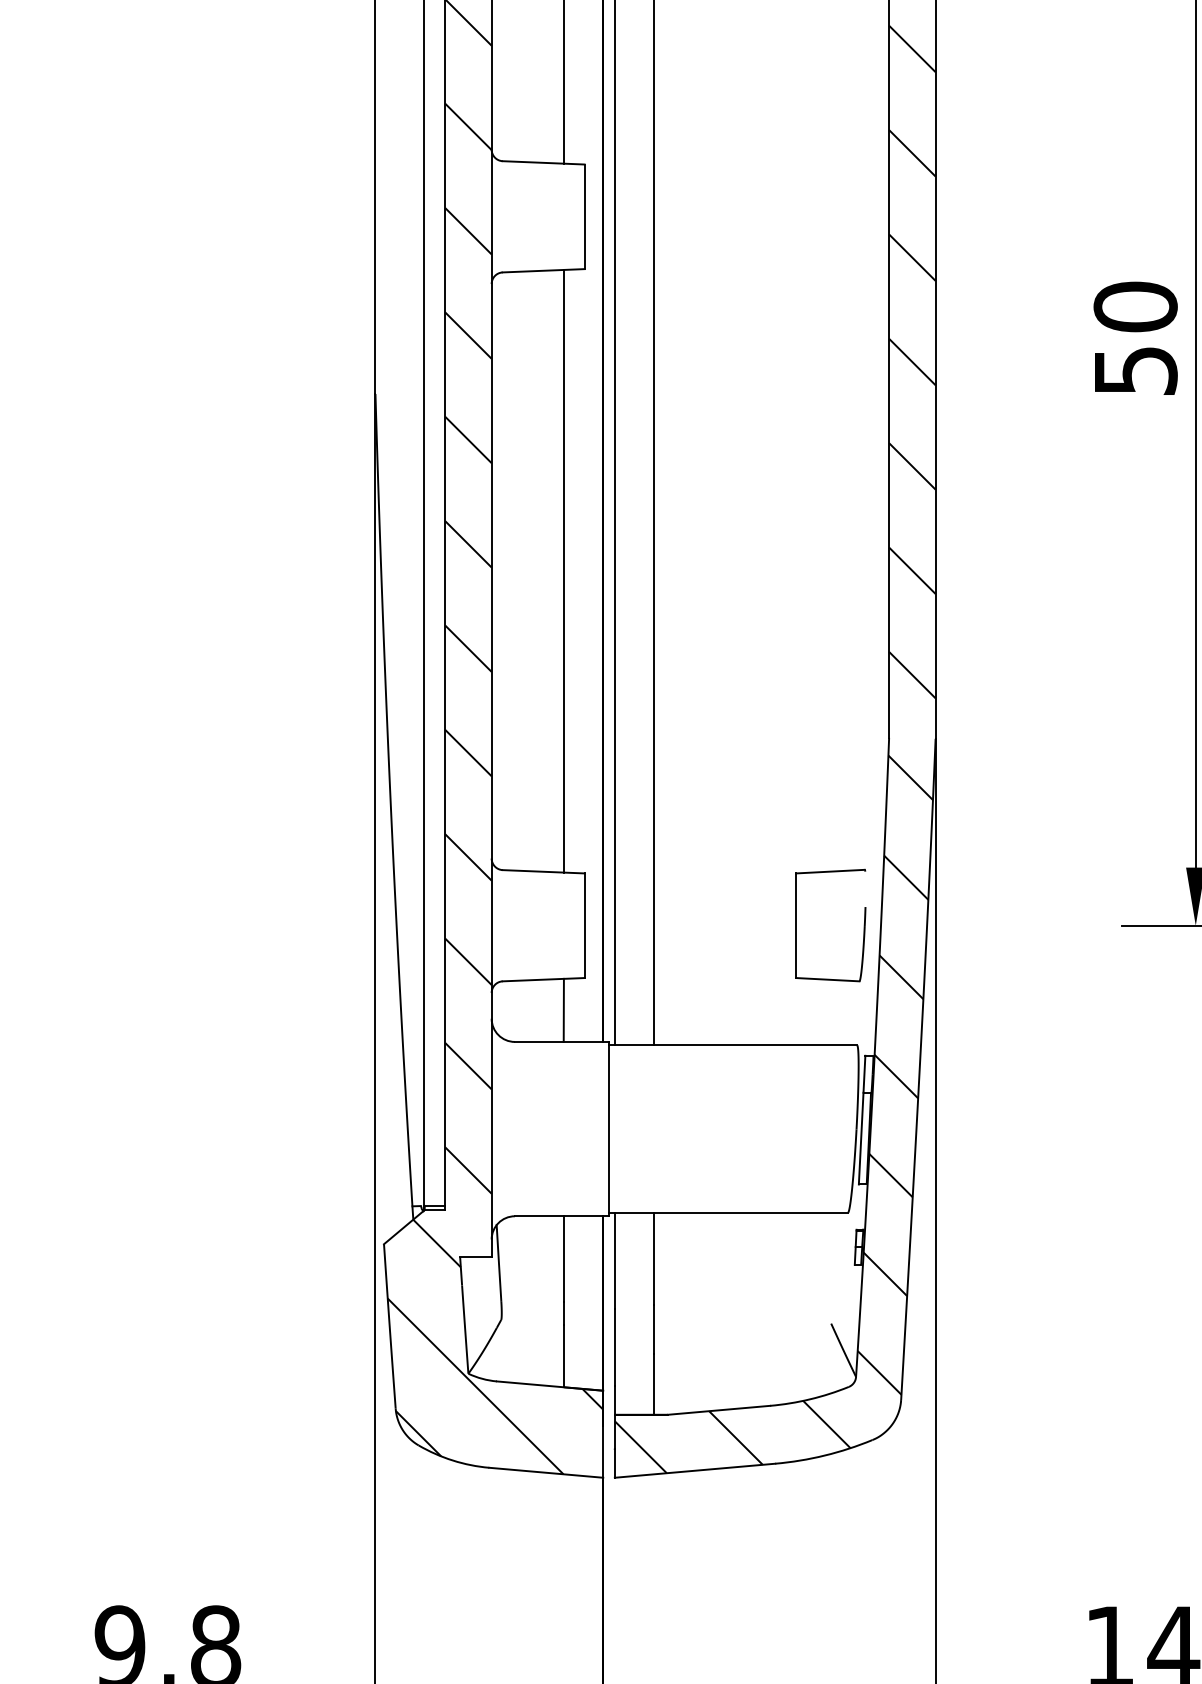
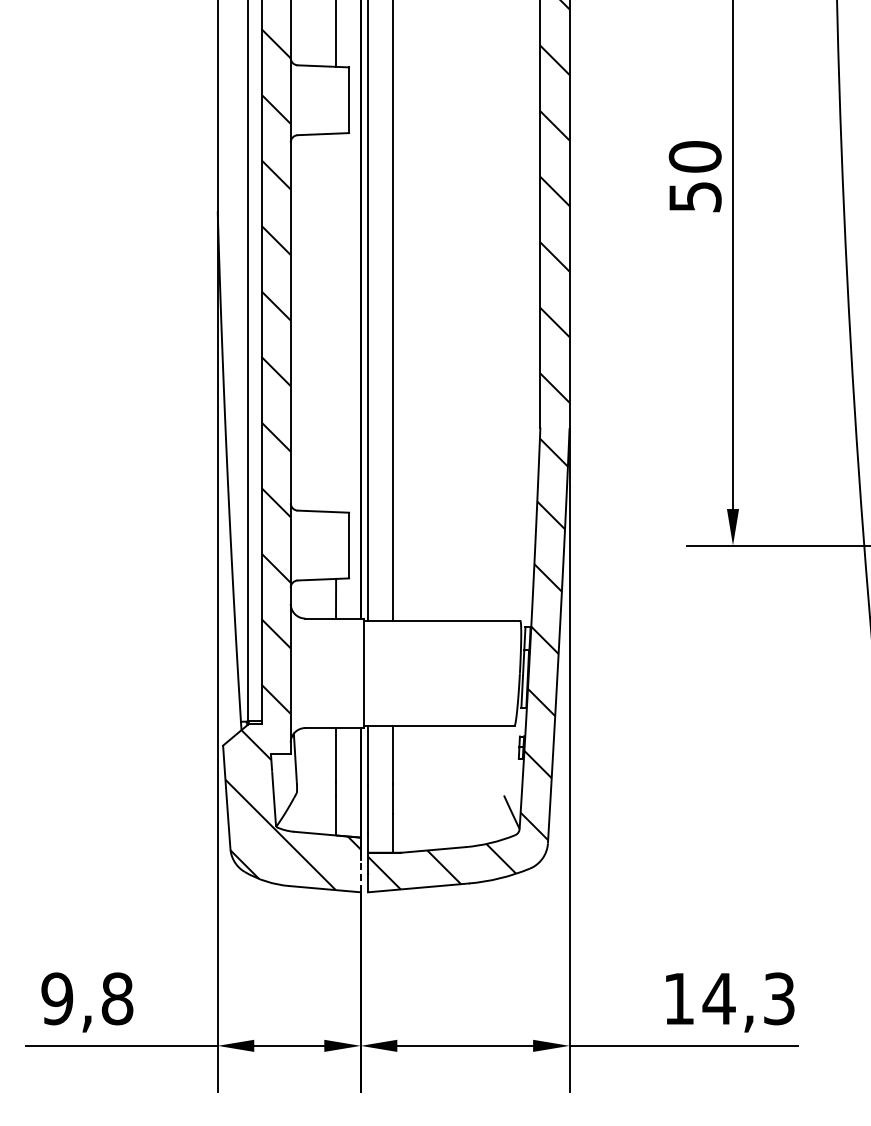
line: (562, 570) -> (335, 322), removed
part: (862, 935) -> (523, 551), removed
line: (602, 1447) -> (360, 873), solid -> dashed

